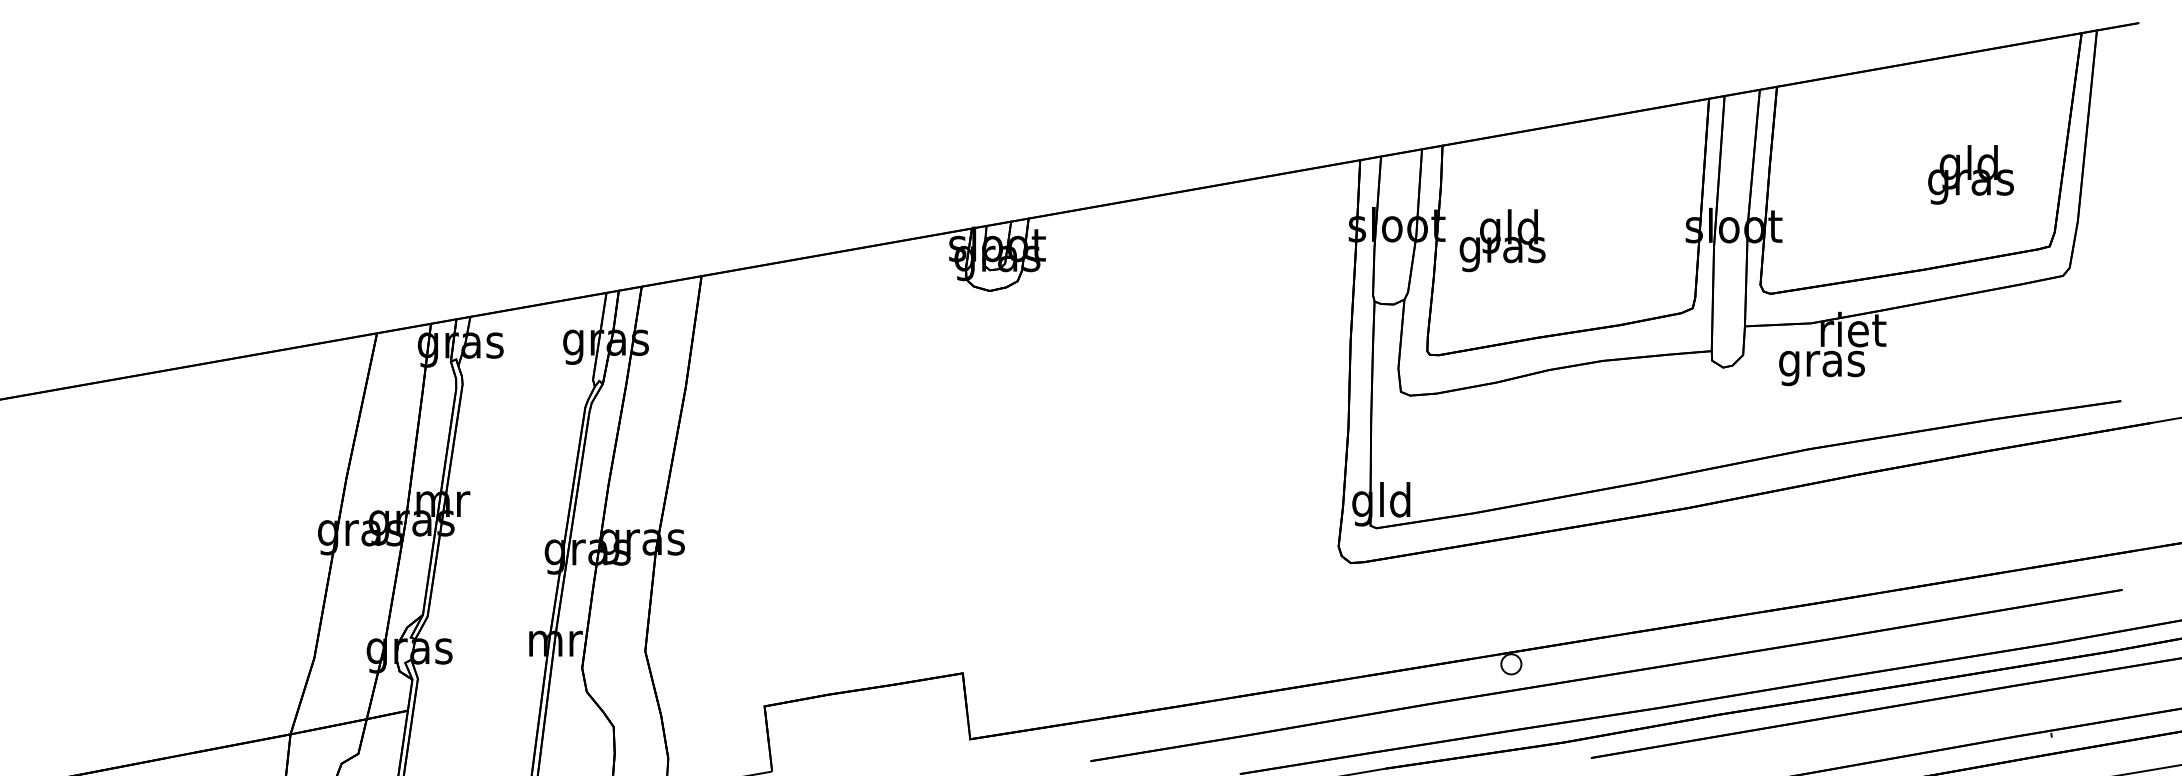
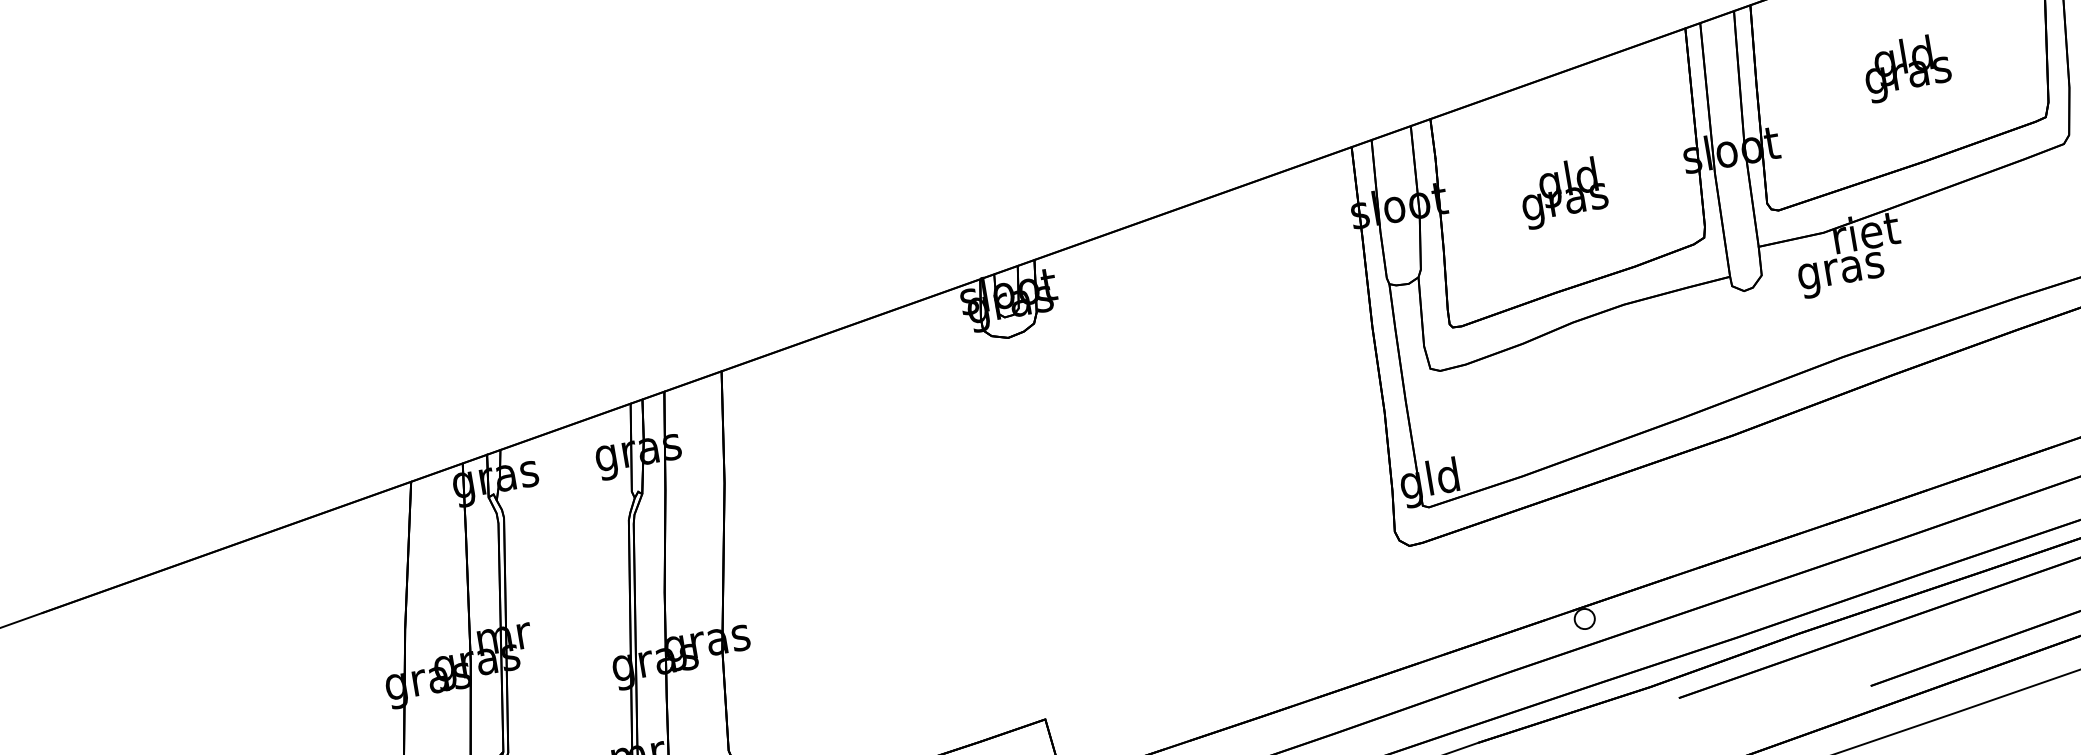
text: (1970, 174) -> (1906, 67), moved
text: (1502, 240) -> (1563, 192), moved

